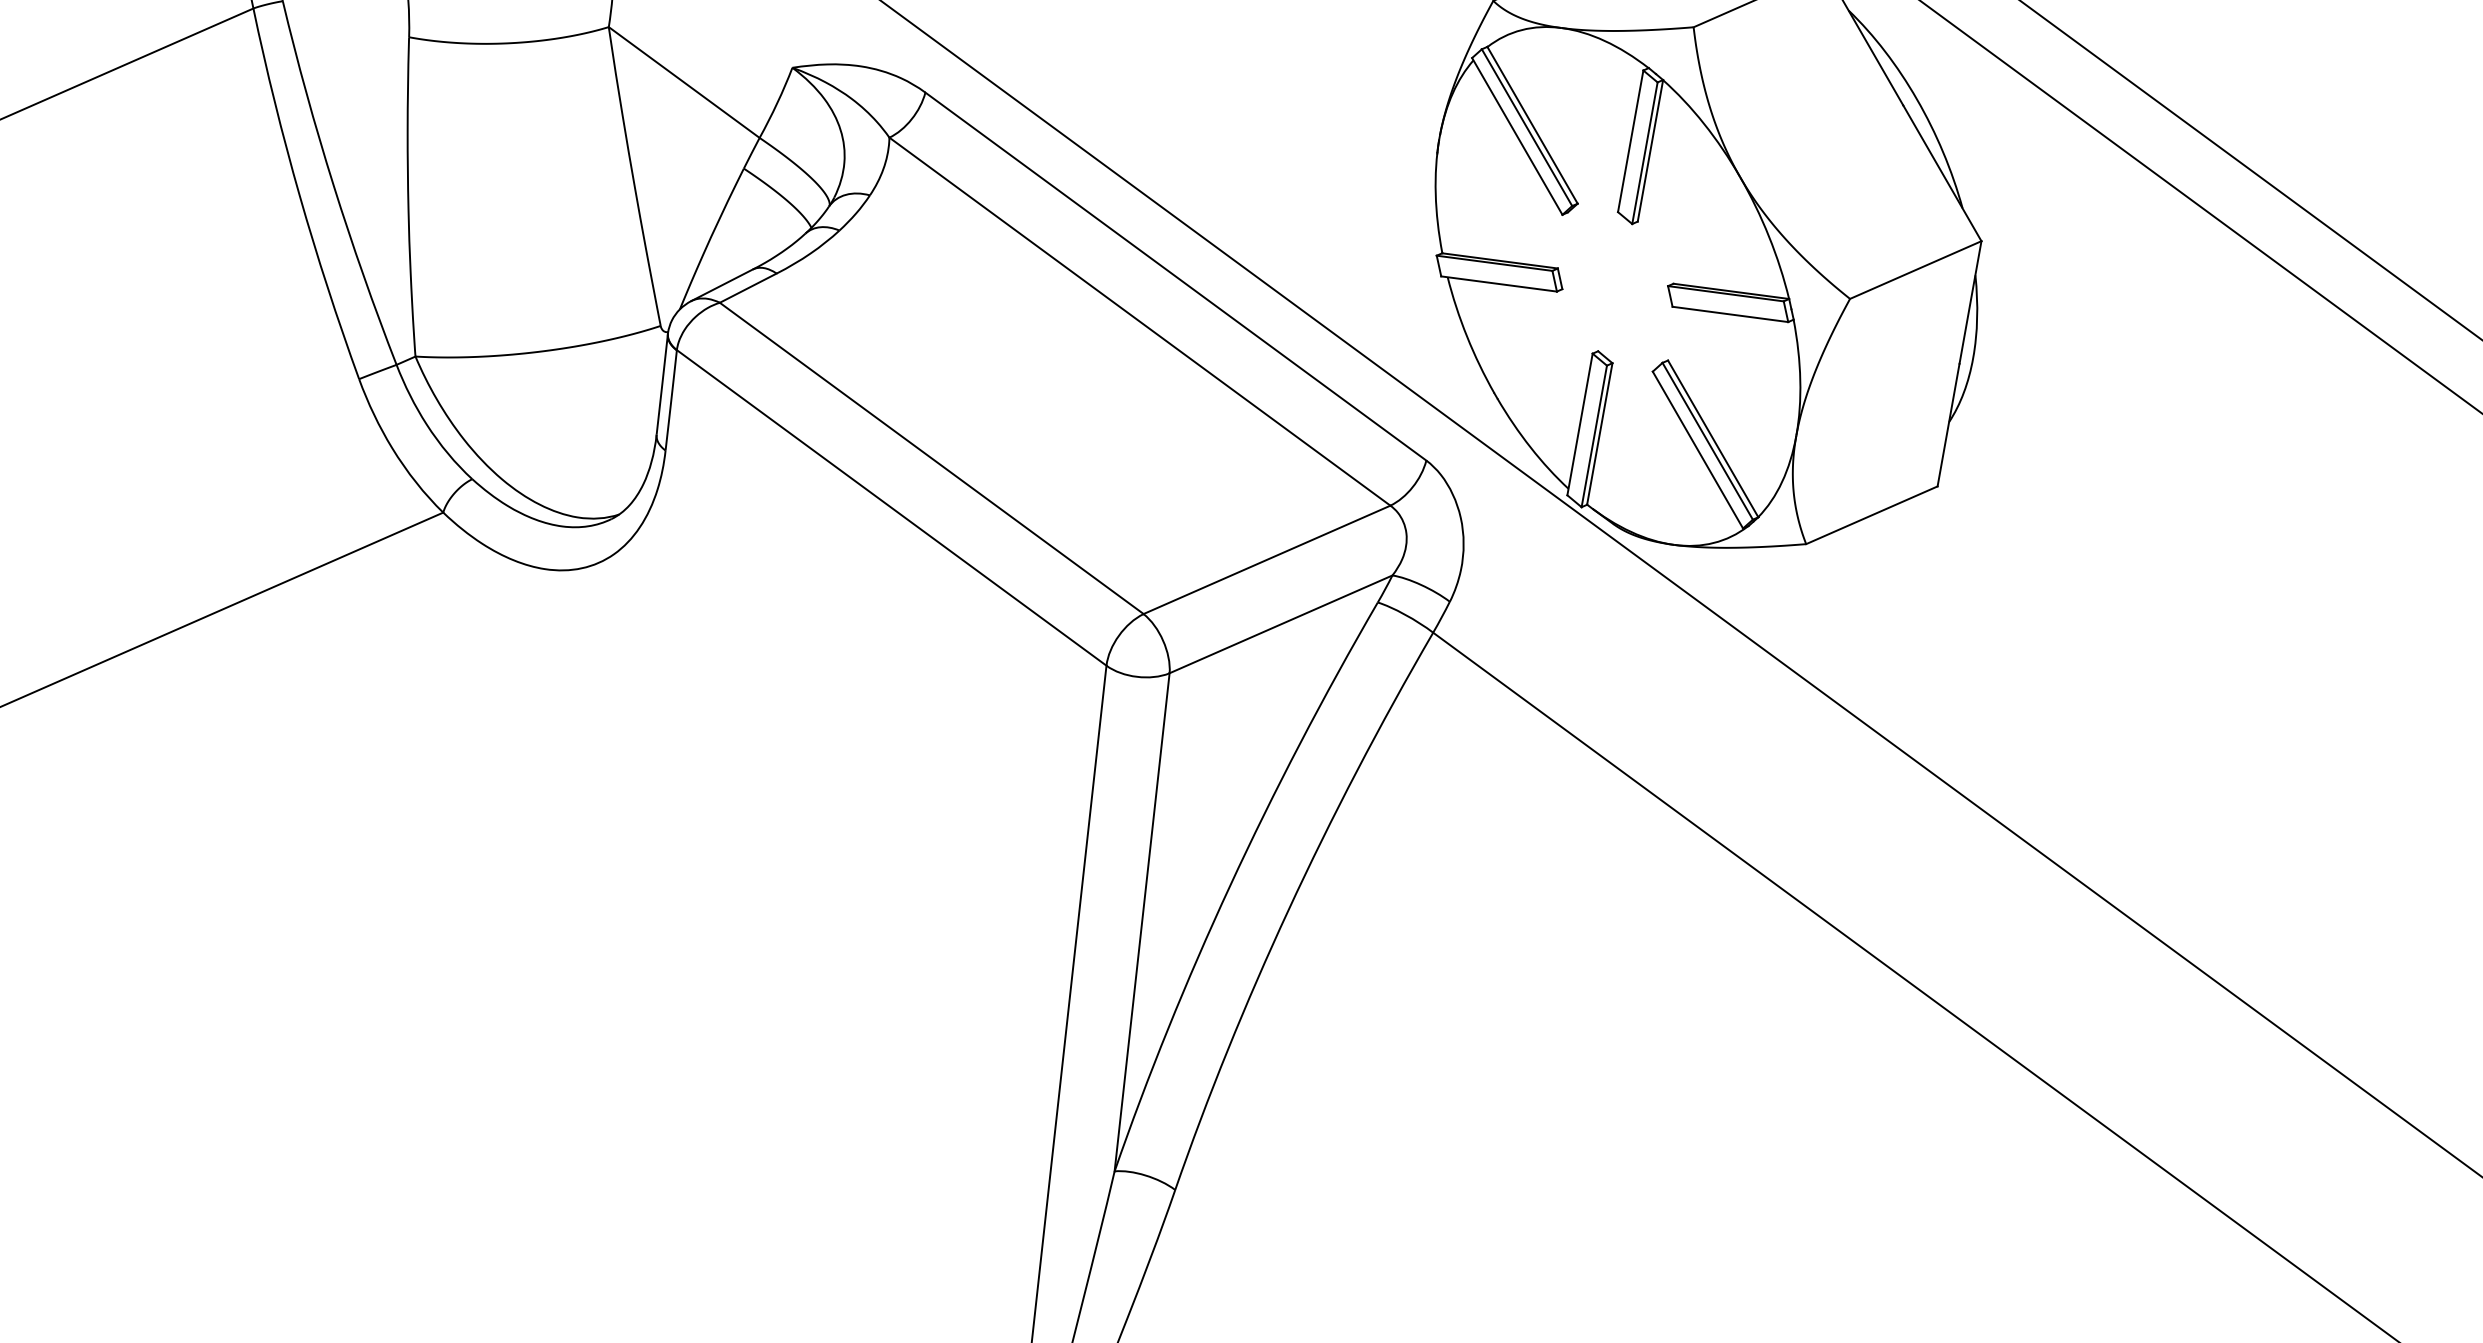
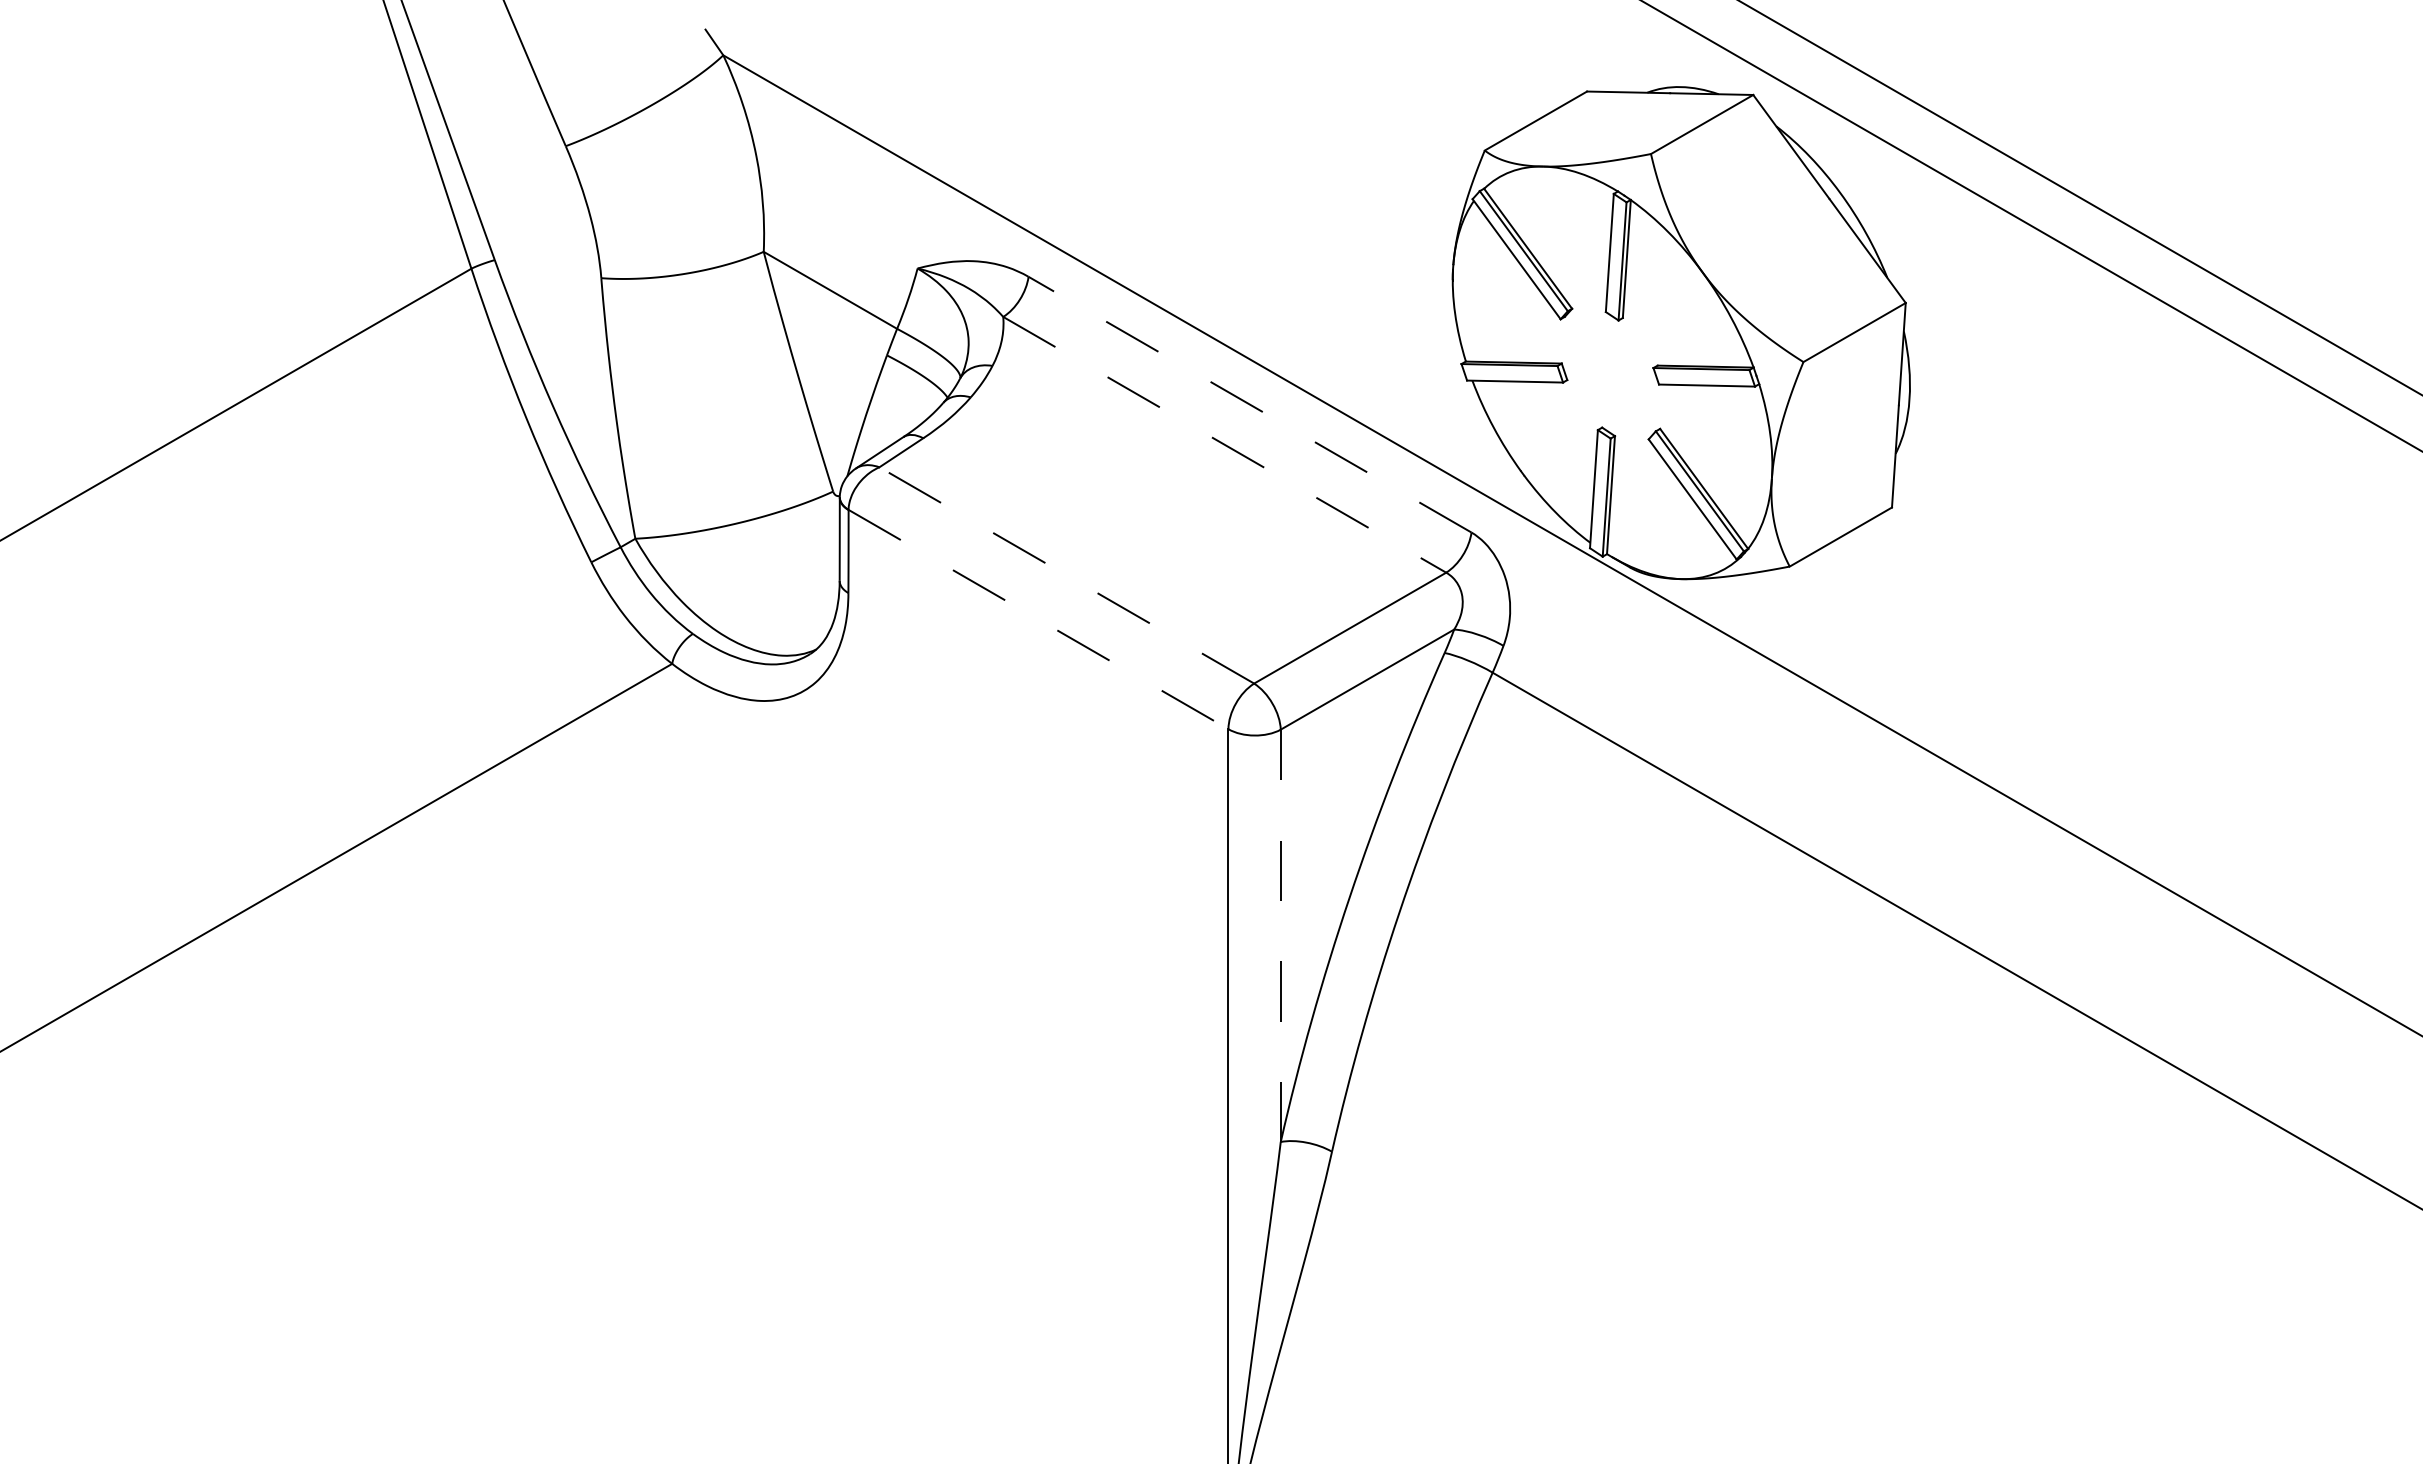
line: (1176, 276) -> (1250, 404), solid -> dashed
line: (1139, 321) -> (1224, 444), solid -> dashed
line: (931, 458) -> (1066, 575), solid -> dashed
line: (891, 507) -> (1038, 619), solid -> dashed
line: (1141, 921) -> (1280, 935), solid -> dashed

